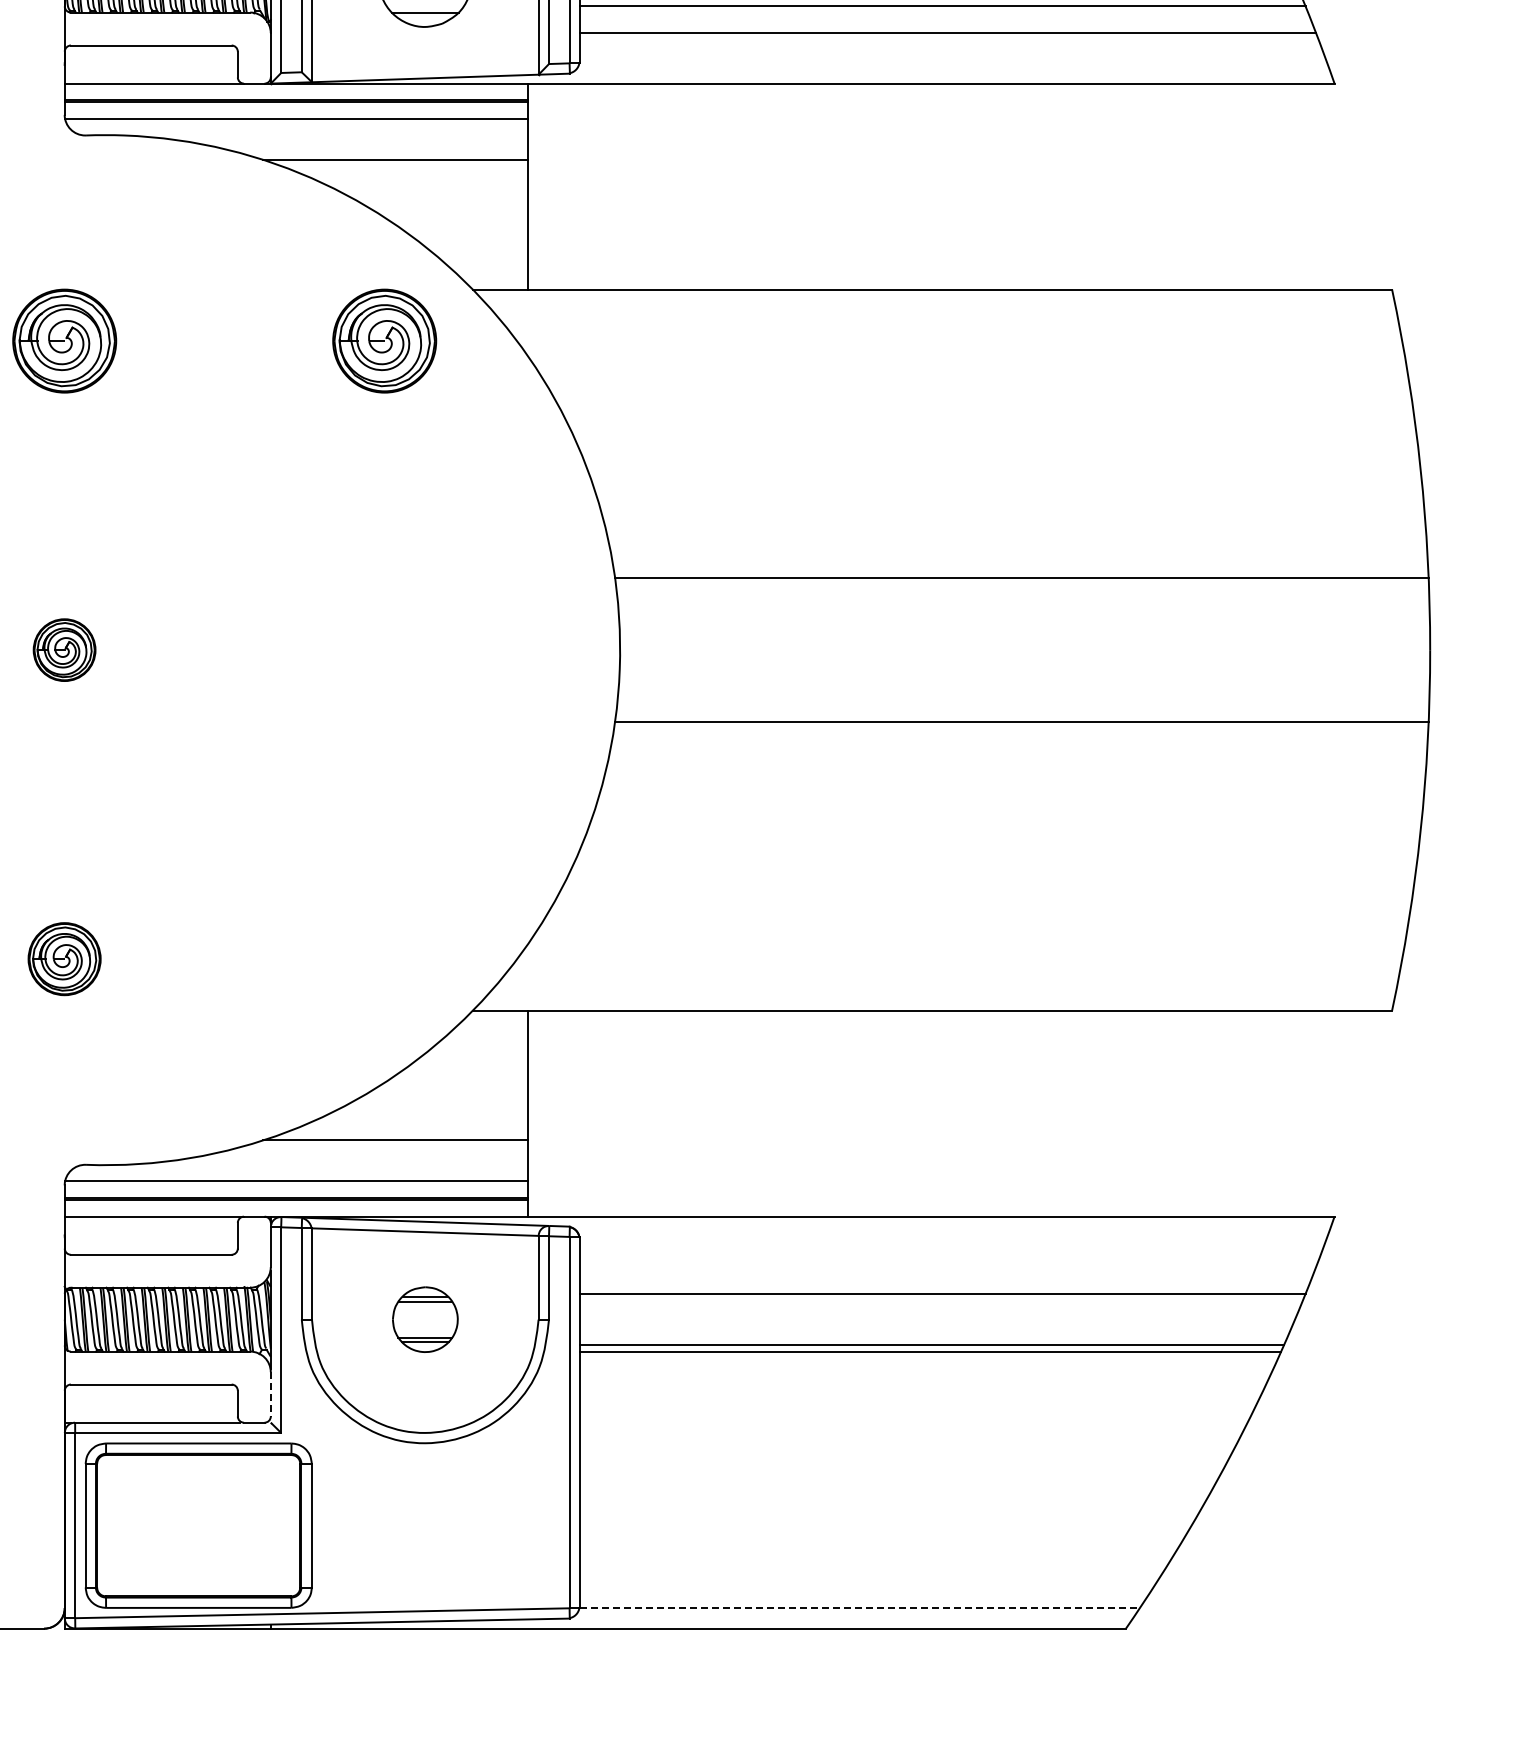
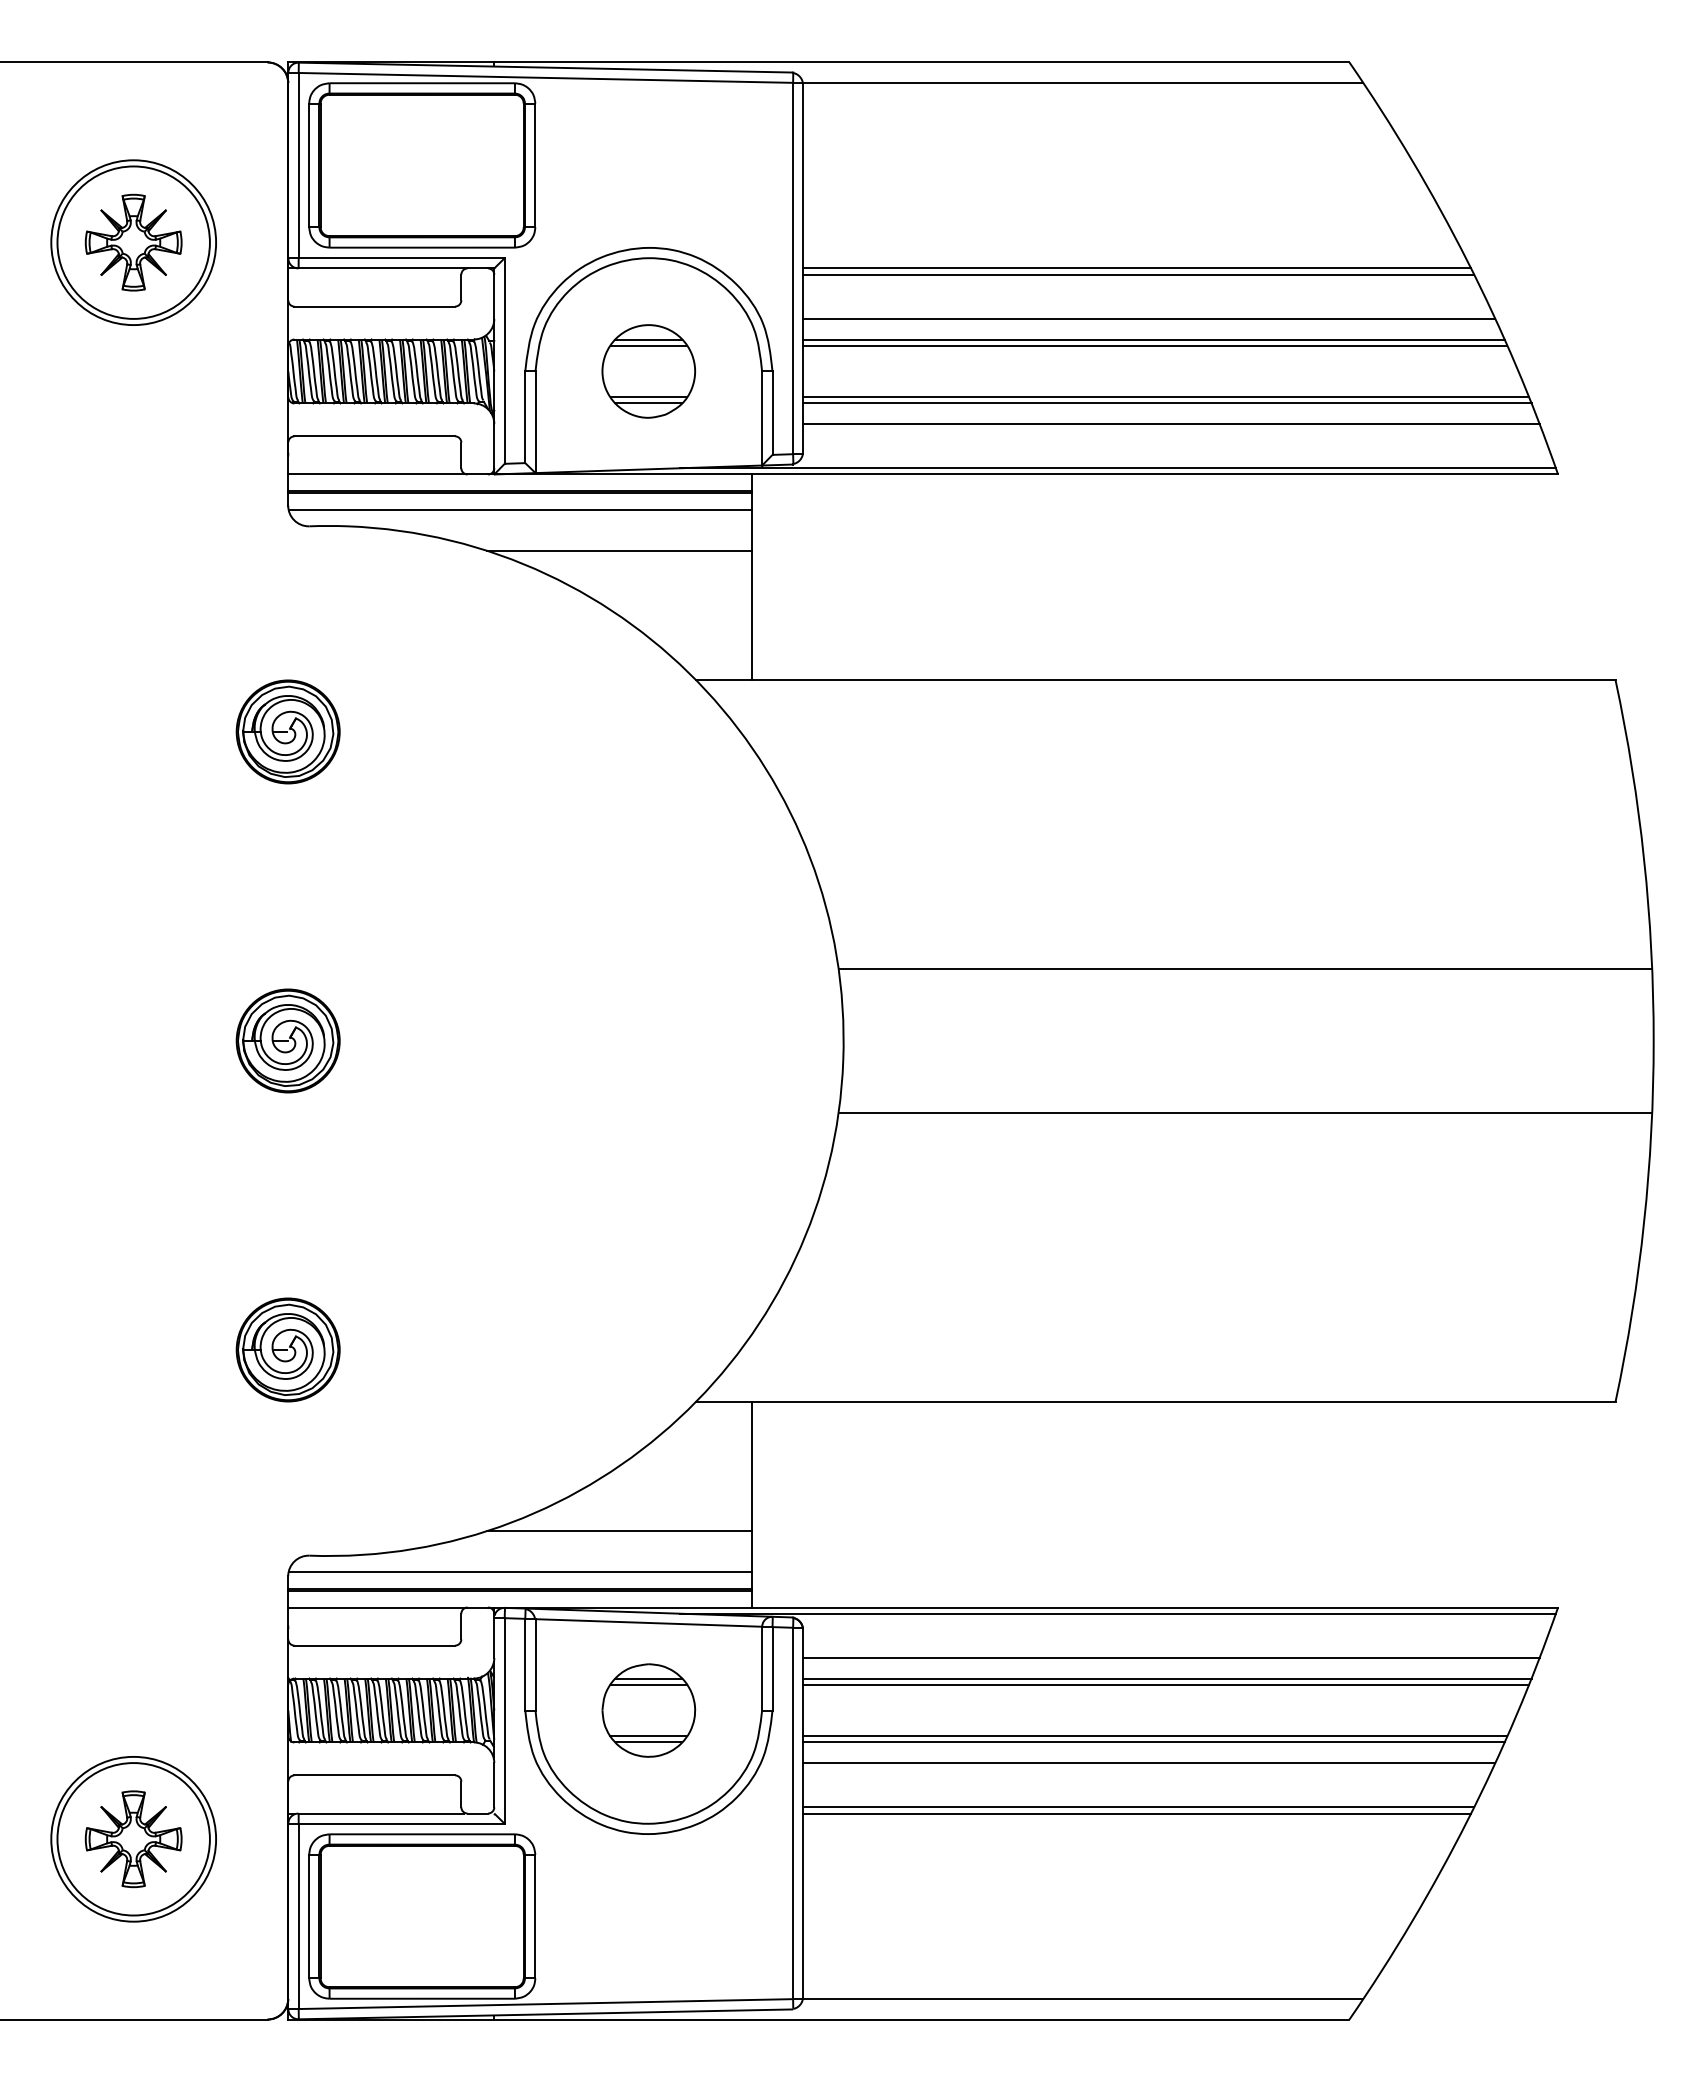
line: (424, 6) -> (648, 397), added
line: (943, 12) -> (1167, 403), added
line: (893, 77) -> (1117, 468), added
part: (383, 340) -> (607, 731), removed
part: (63, 649) -> (287, 1040), size x1.67
part: (63, 958) -> (287, 1349), size x1.43
line: (893, 1222) -> (1117, 1613), added
line: (947, 1267) -> (1171, 1658), added
line: (943, 1287) -> (1167, 1678), added
part: (424, 1319) -> (648, 1710), size x1.43
line: (925, 1372) -> (1149, 1763), added
line: (270, 1394) -> (494, 1785), dashed -> solid
line: (914, 1416) -> (1138, 1807), added
line: (913, 1422) -> (1137, 1813), added
line: (859, 1607) -> (1083, 1998), dashed -> solid

